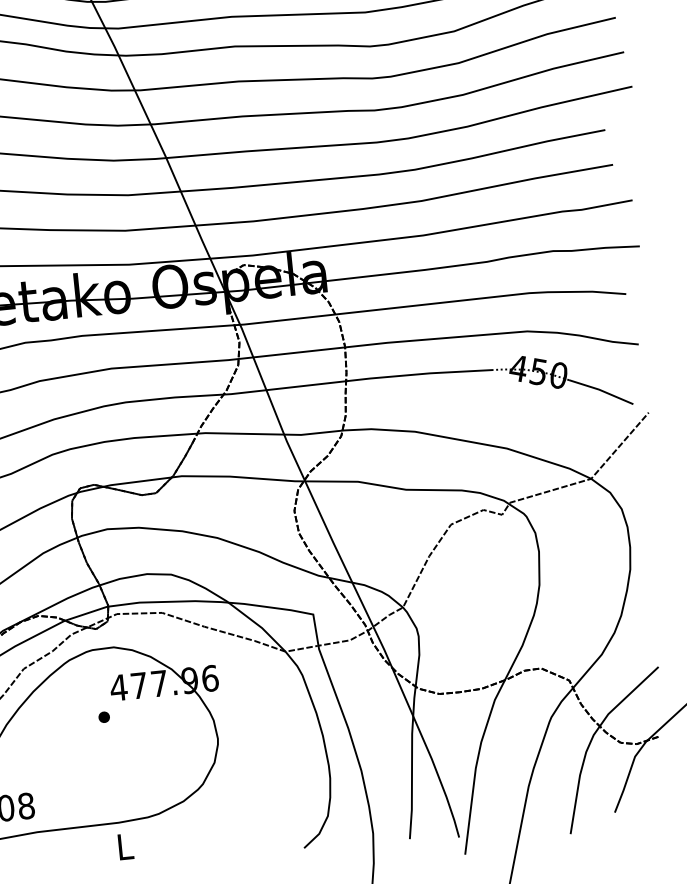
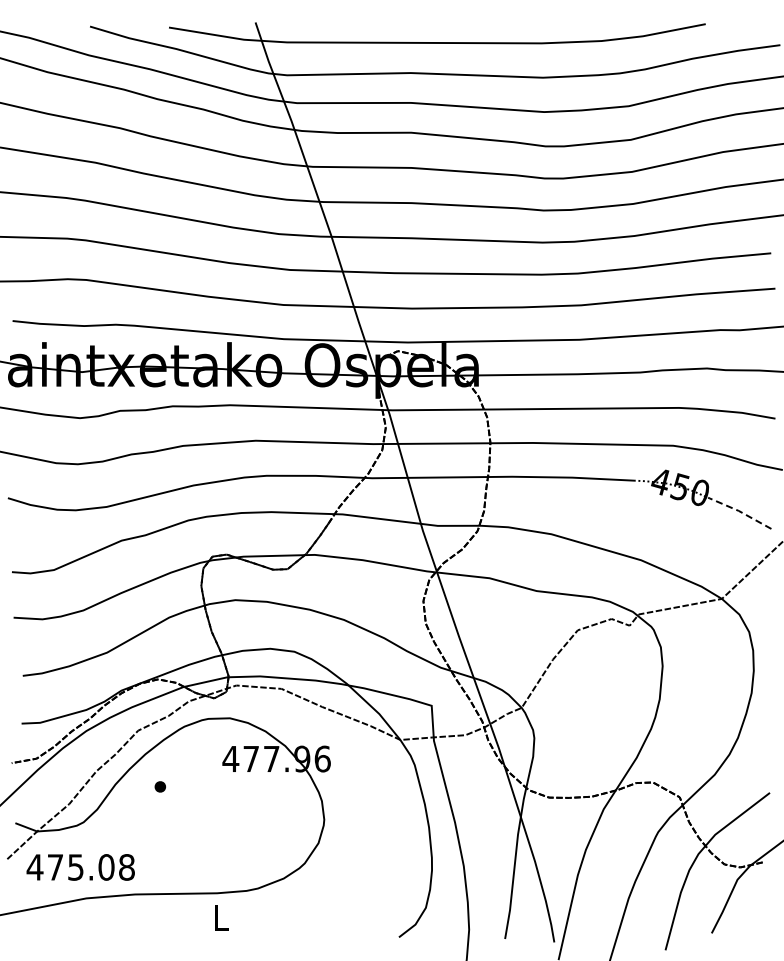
line: (600, 390) -> (740, 511), solid -> dashed
part: (103, 716) -> (159, 786), moved

